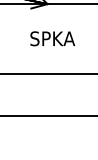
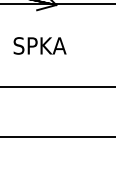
text: (52, 38) -> (39, 45), moved

